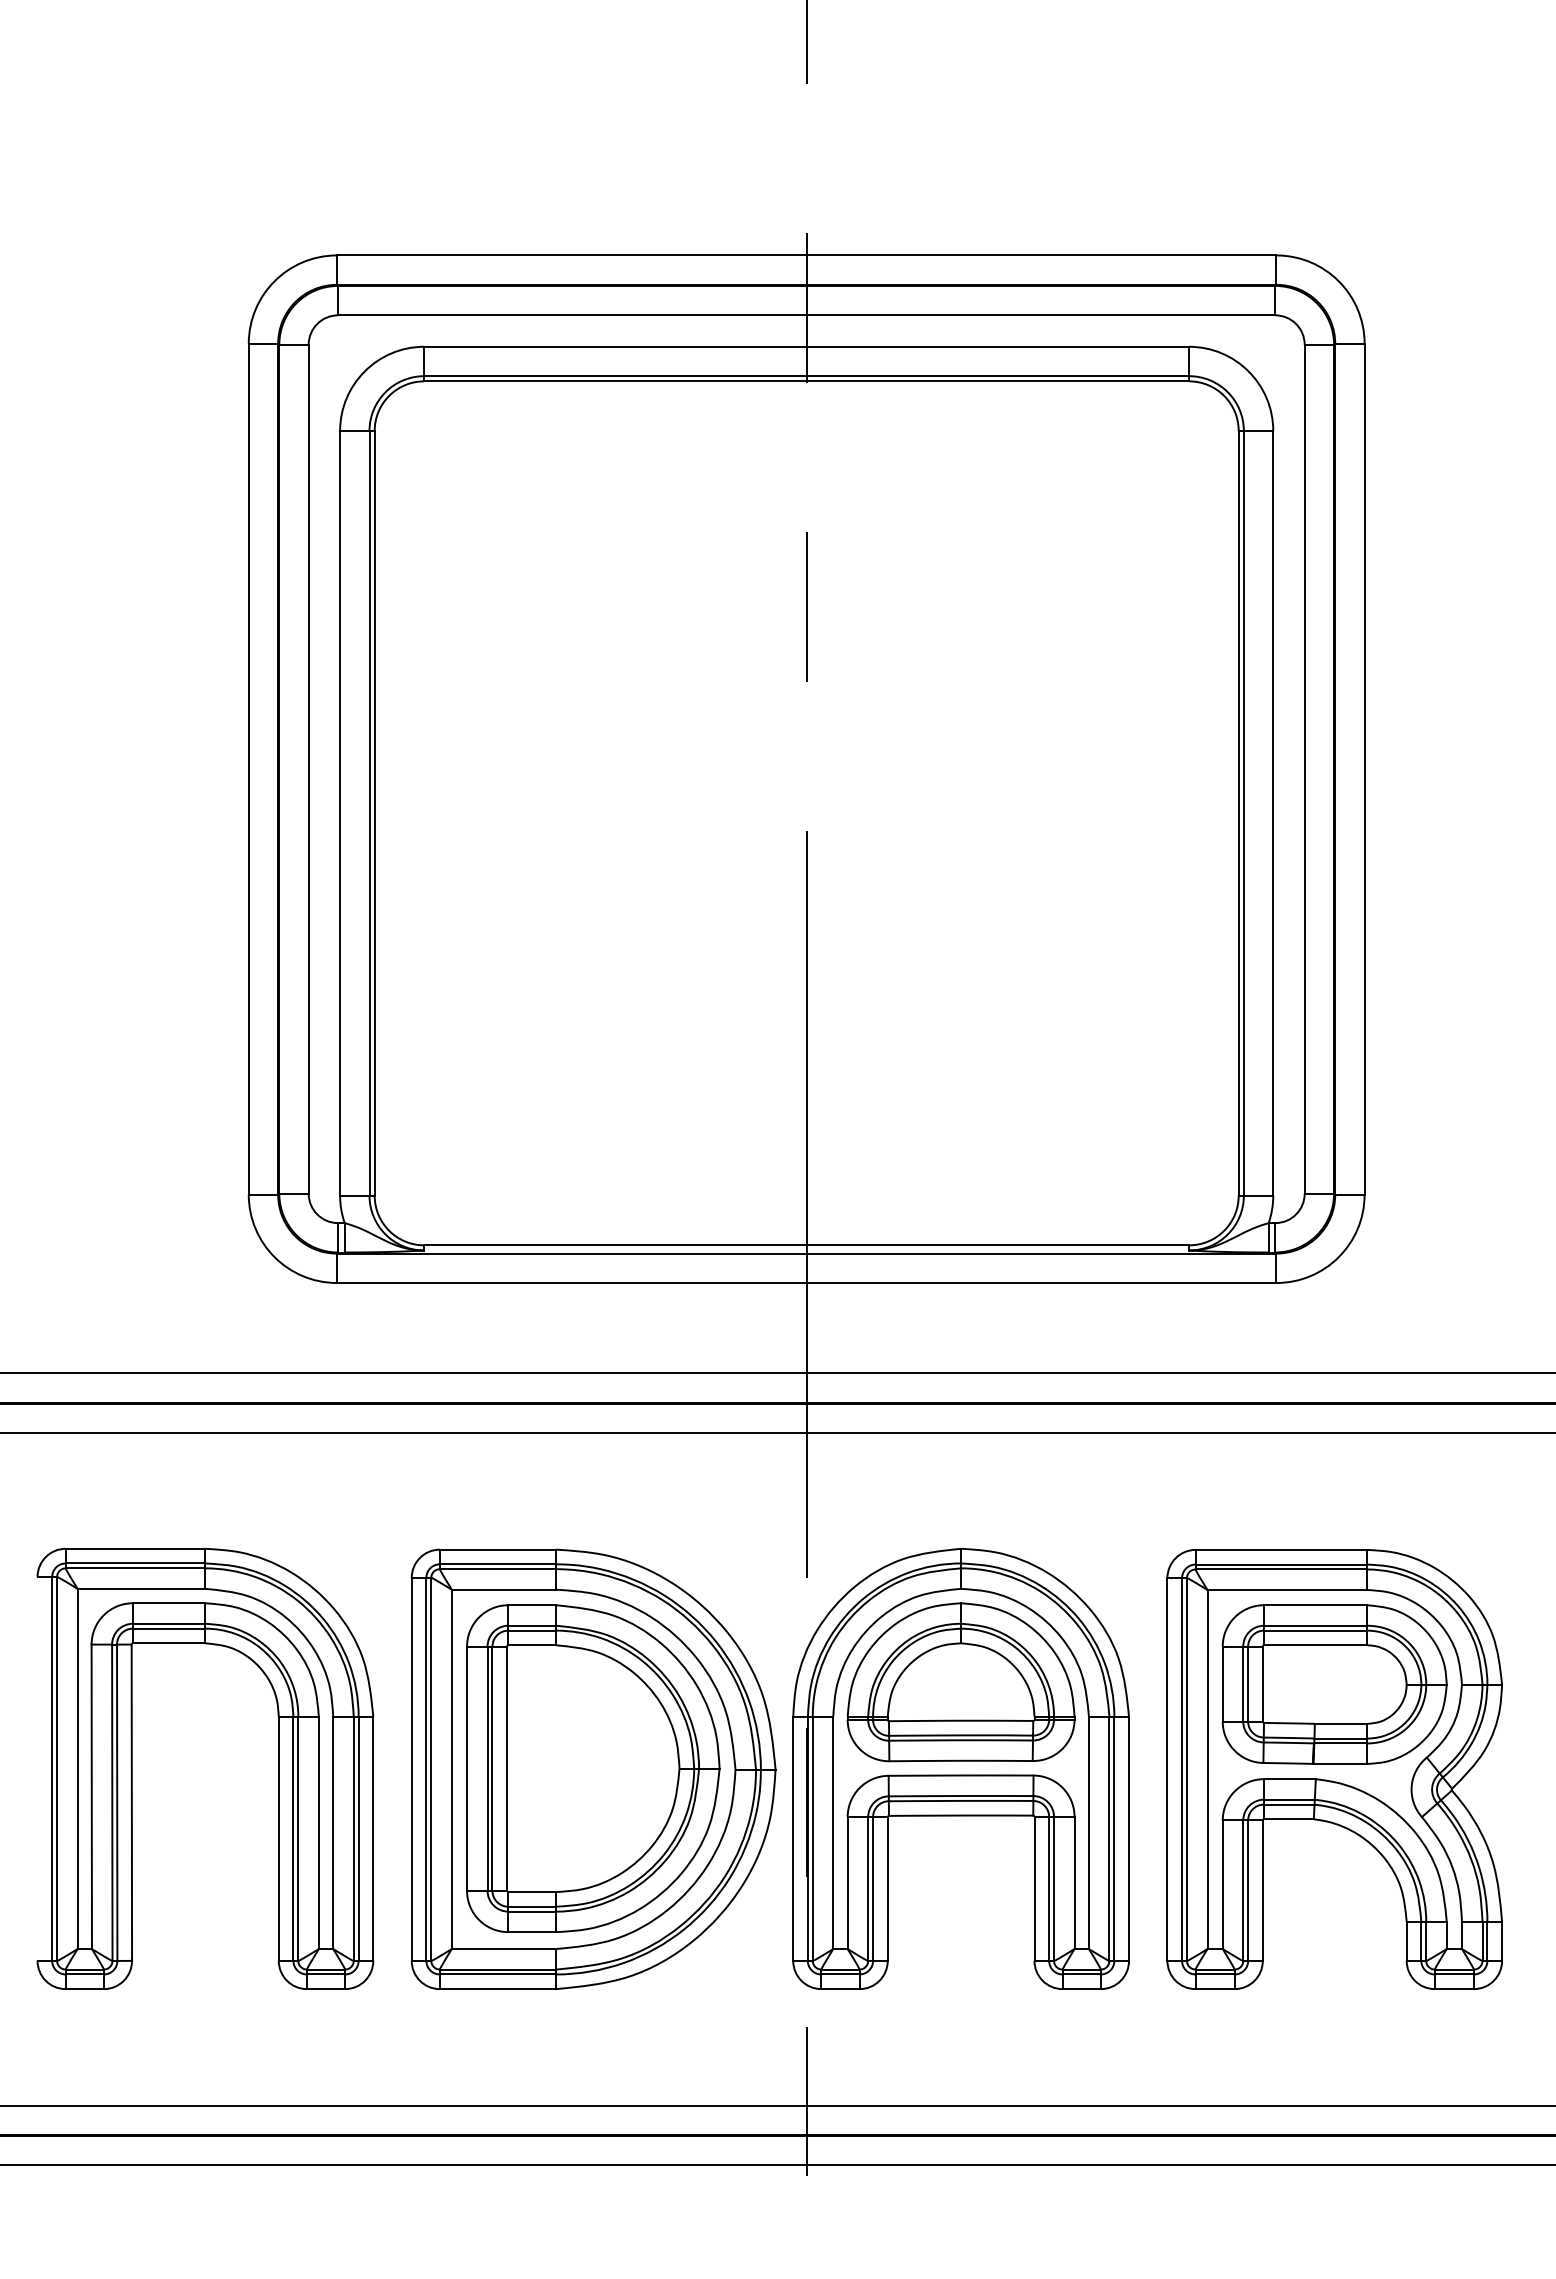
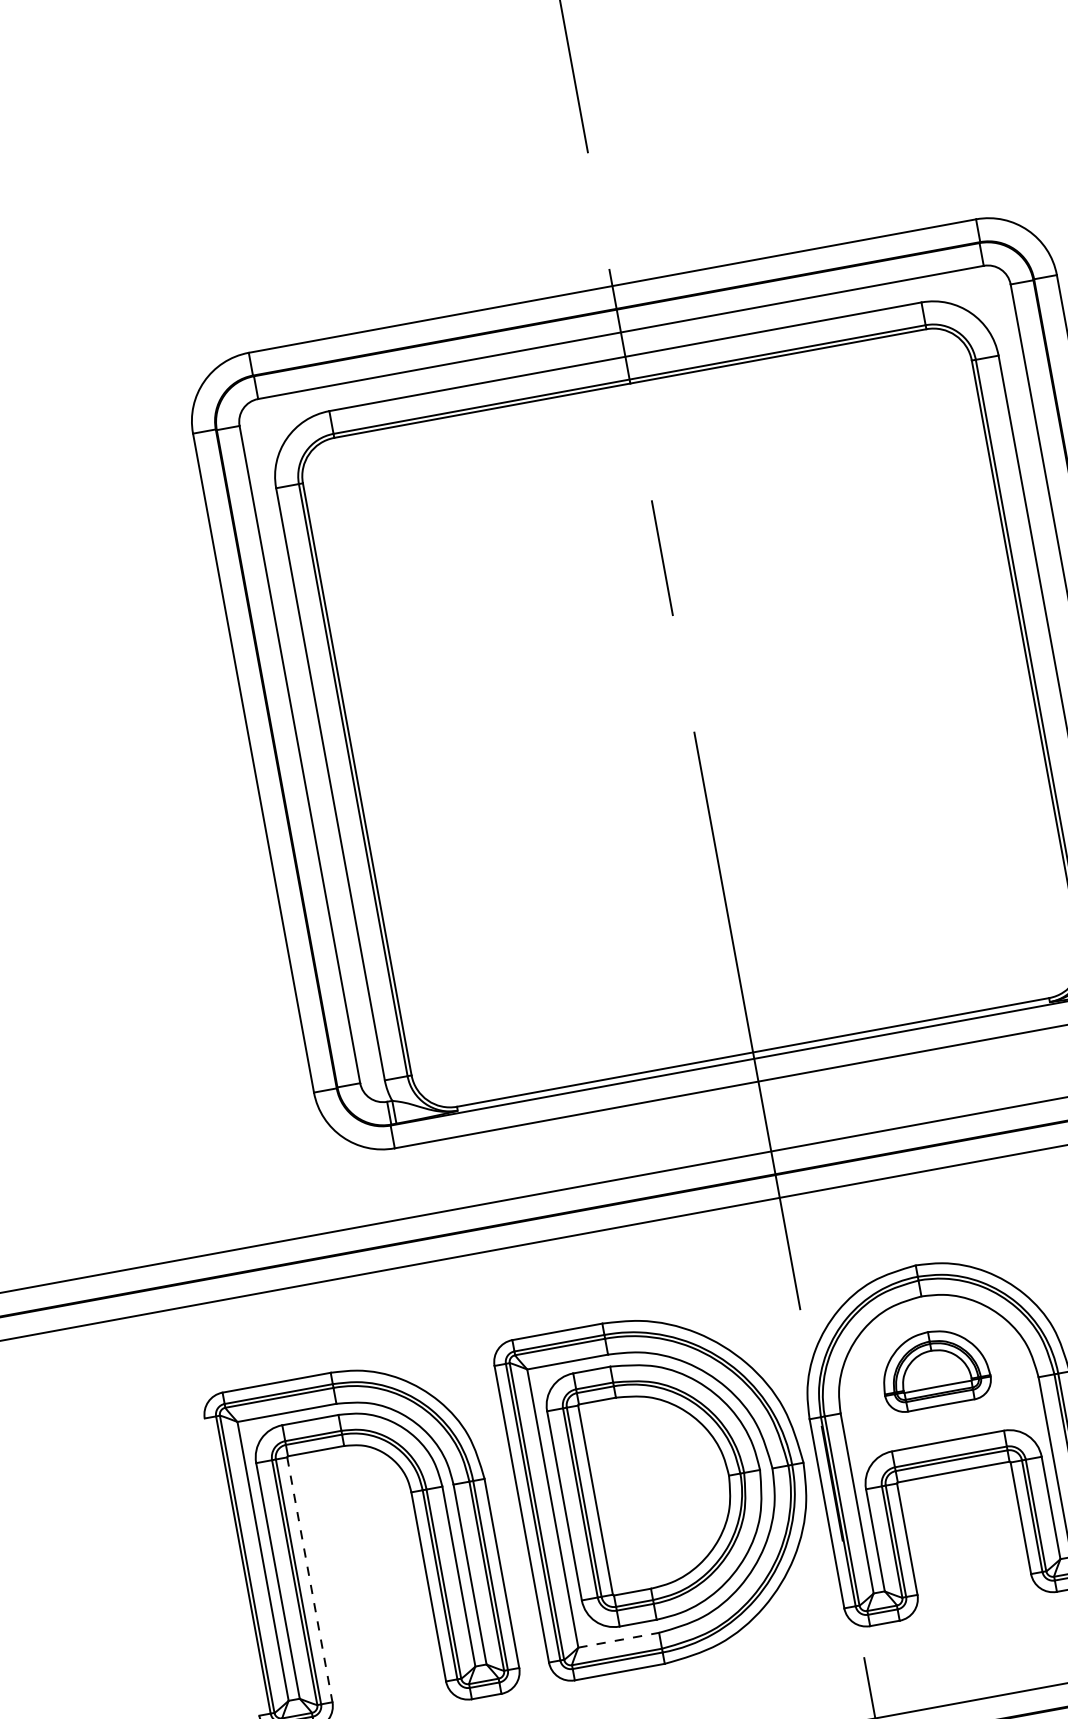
part: (960, 1682) -> (934, 1369), size x0.6
line: (131, 1803) -> (309, 1580), solid -> dashed
line: (504, 1949) -> (619, 1640), solid -> dashed

